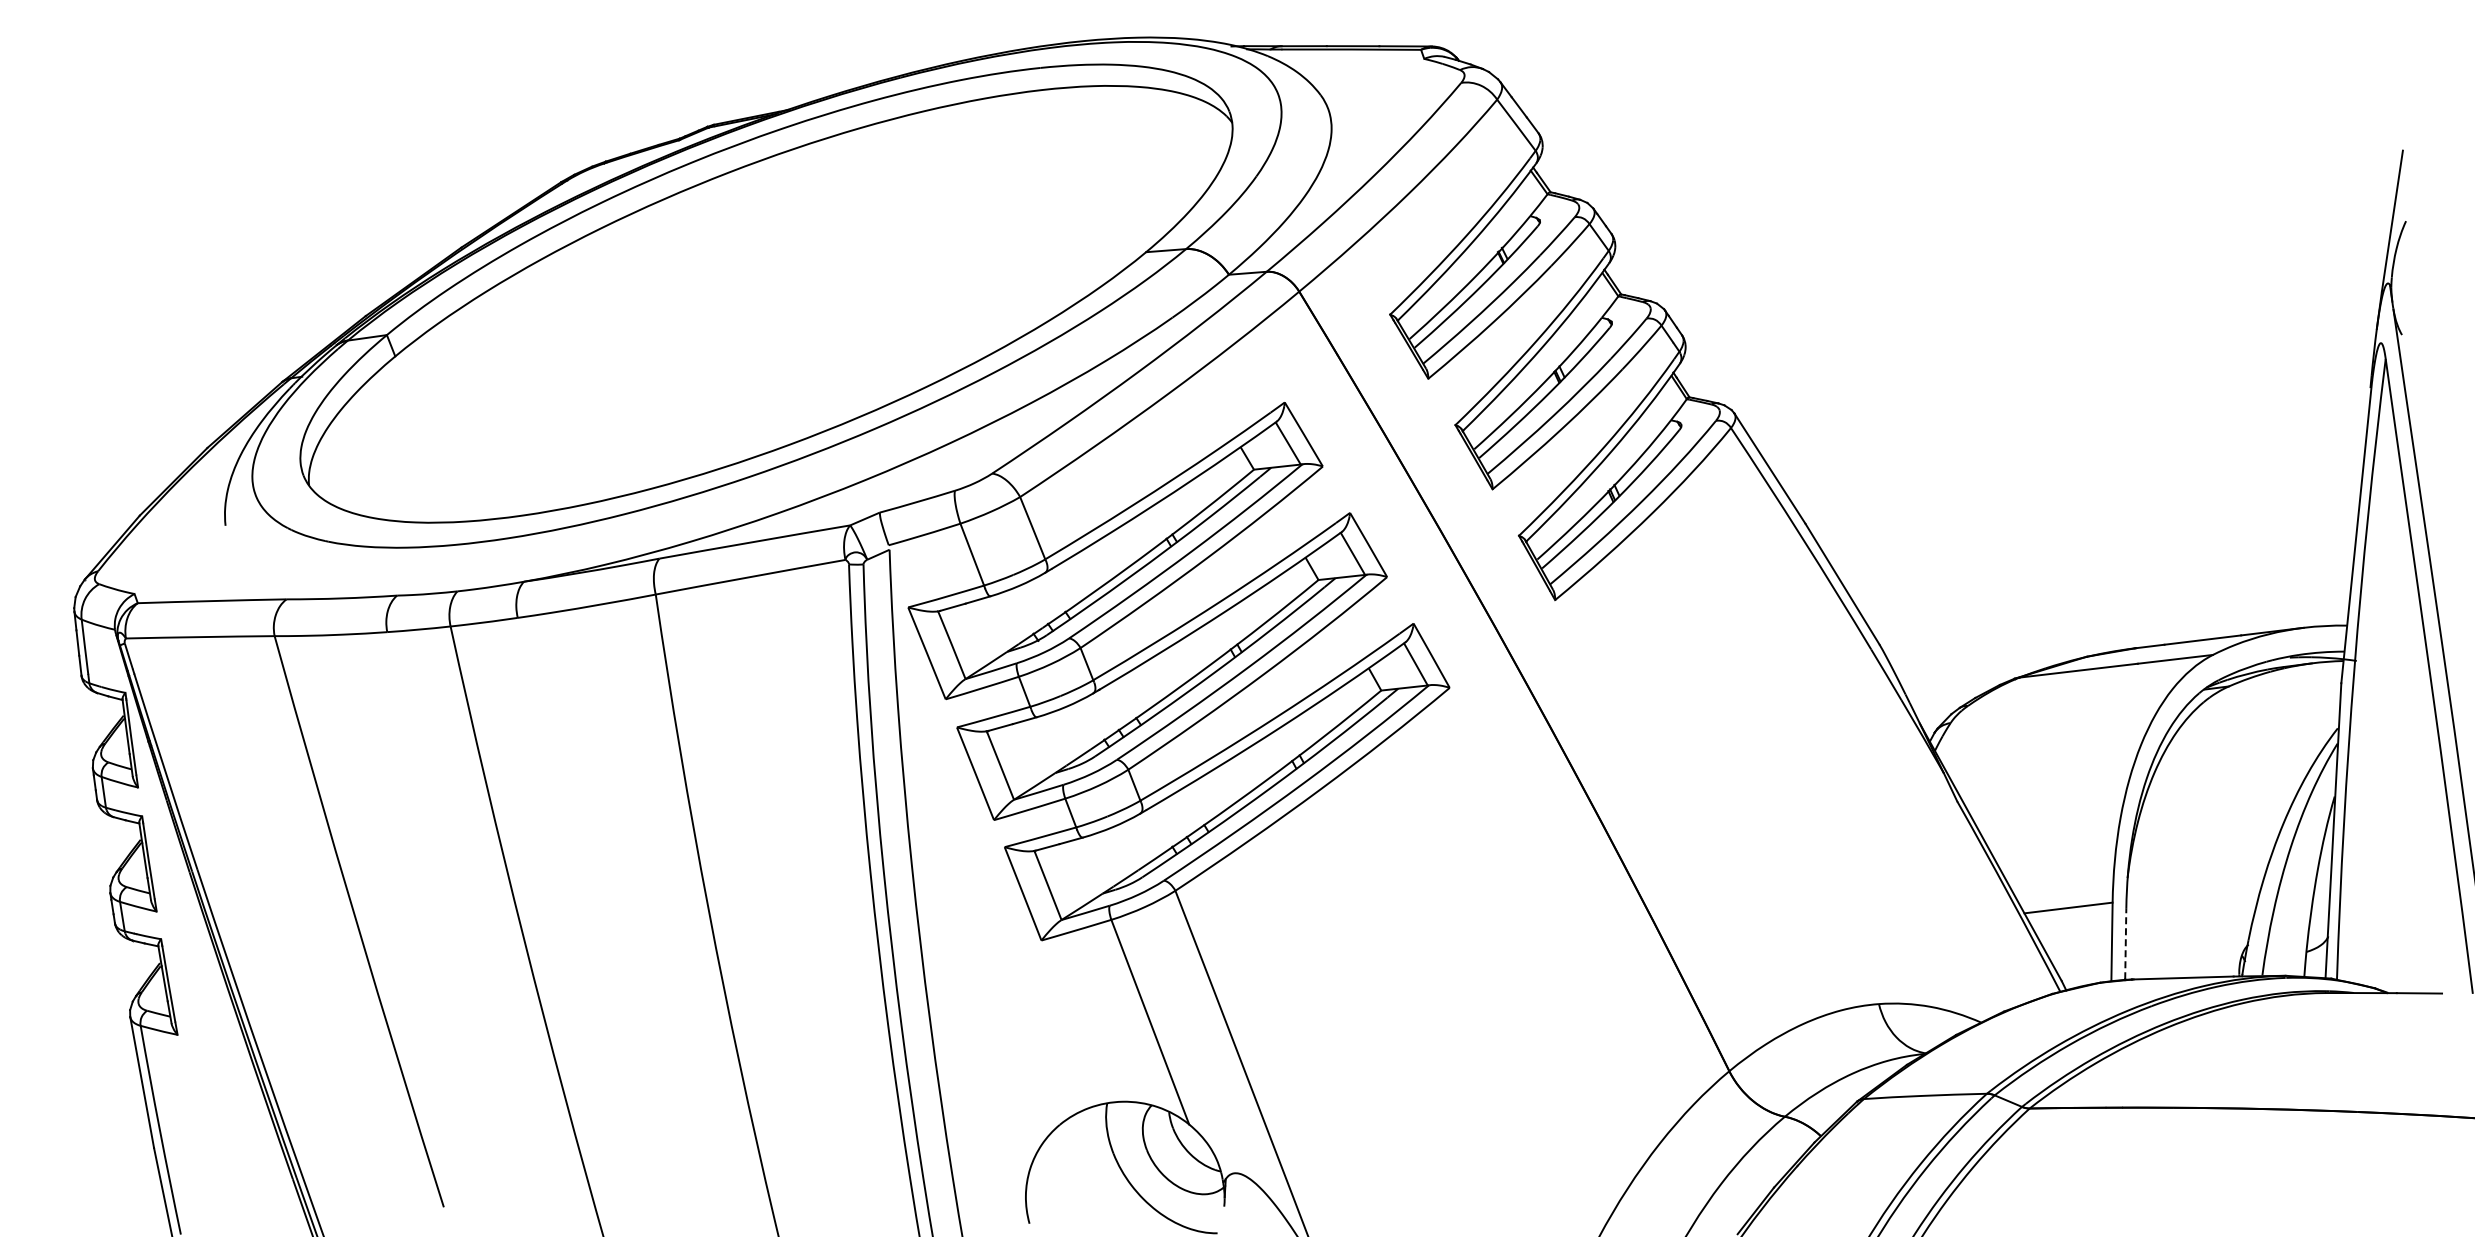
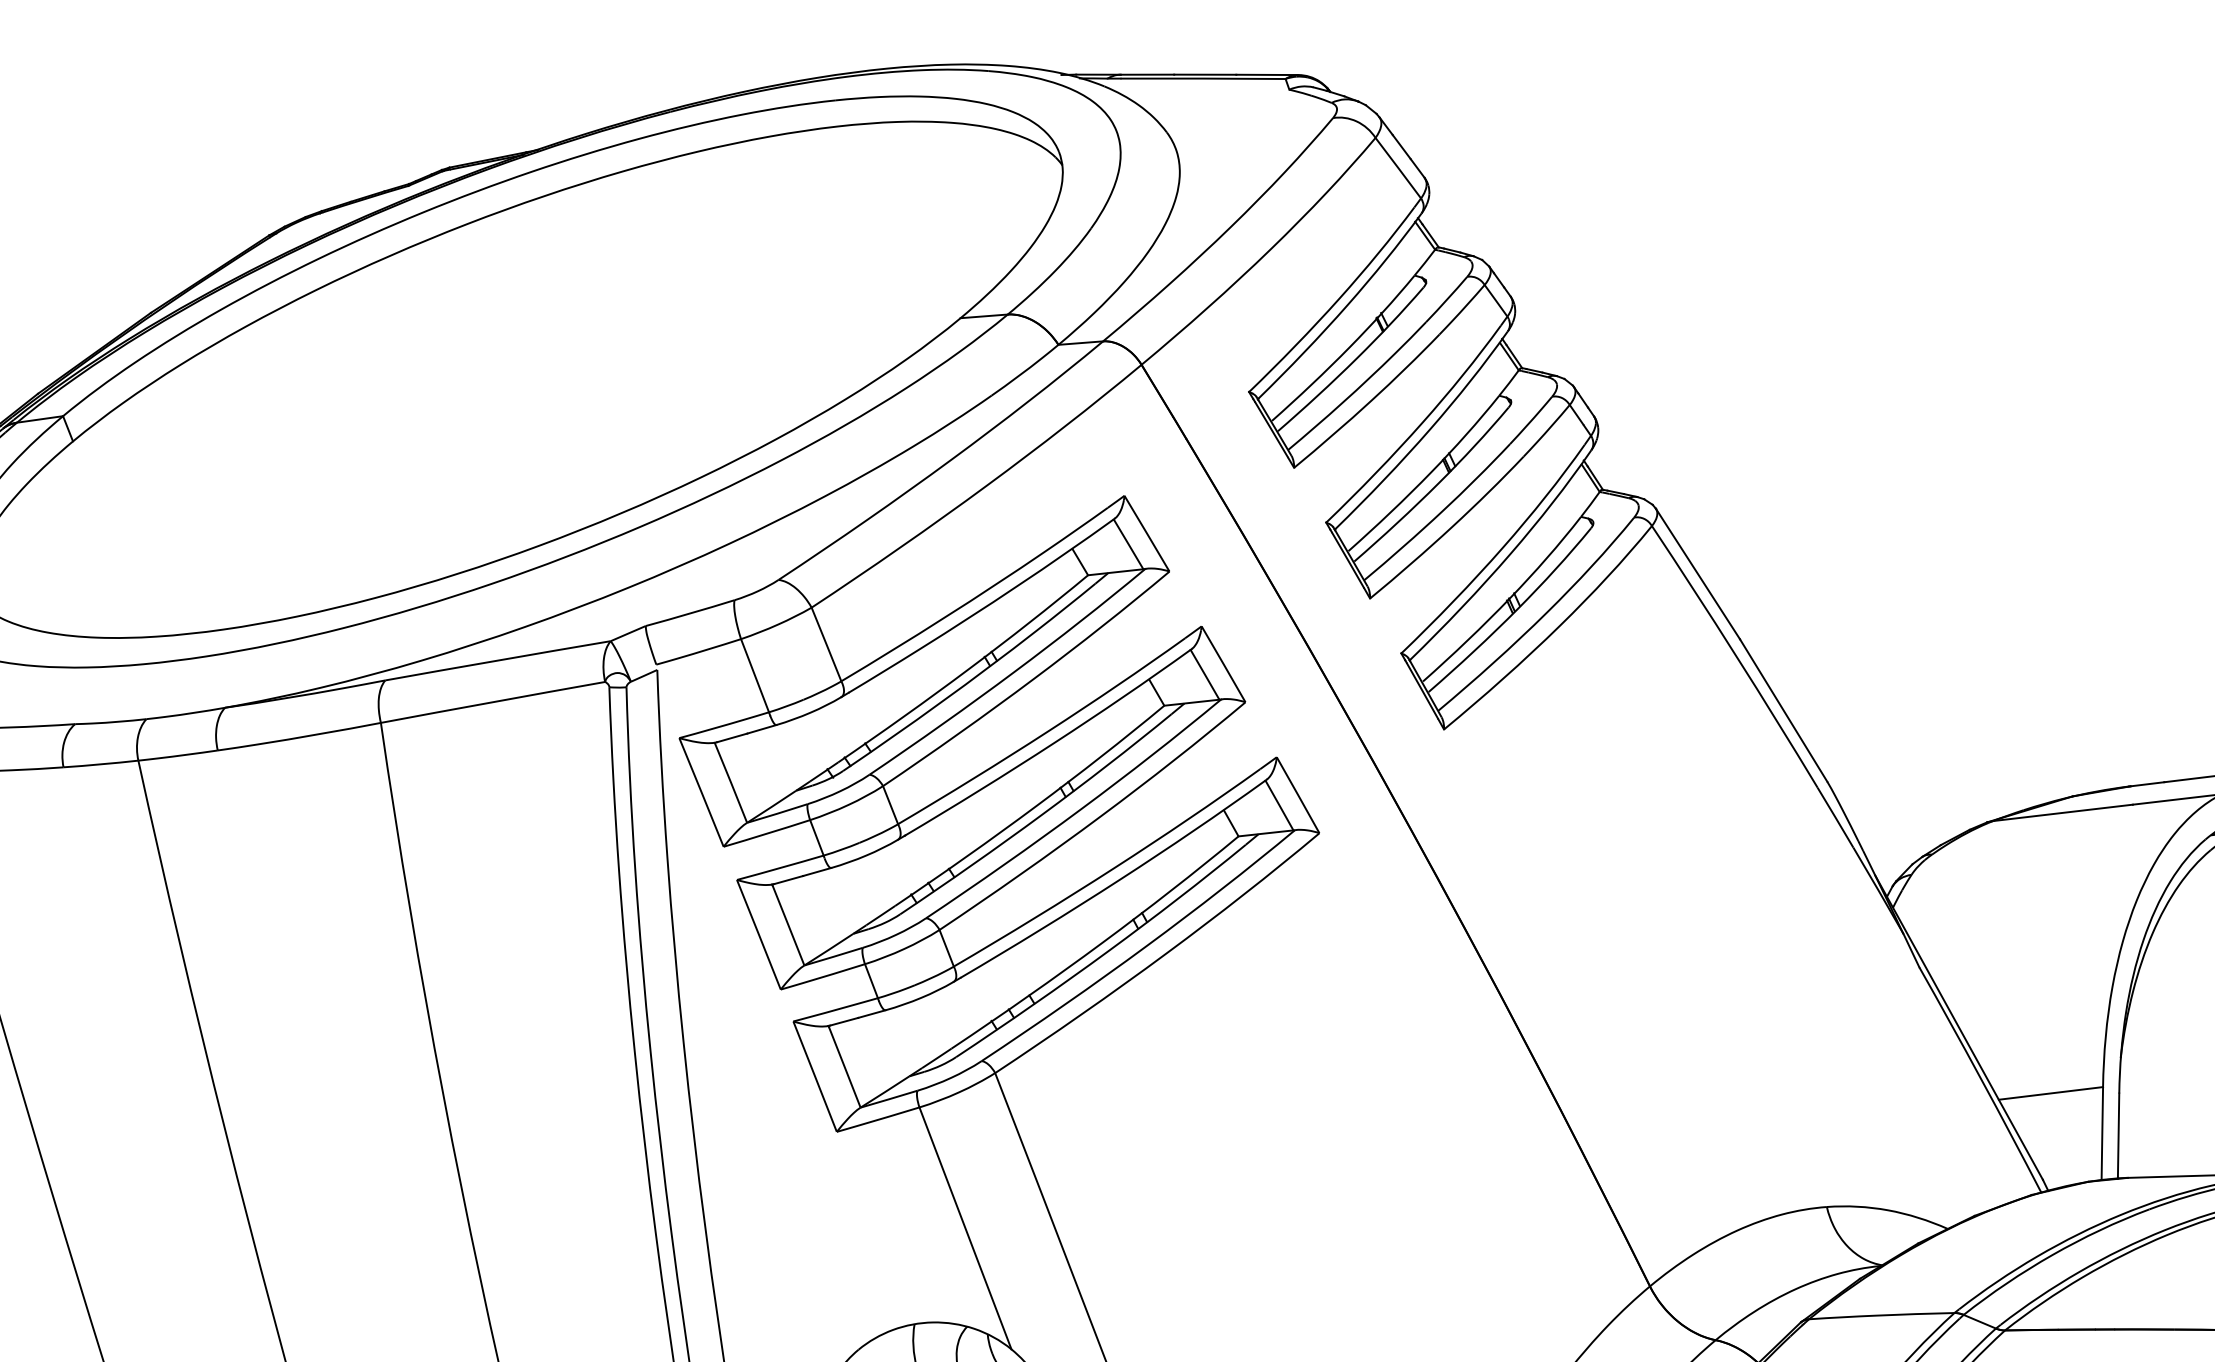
line: (2125, 943) -> (2118, 1135), dashed -> solid

